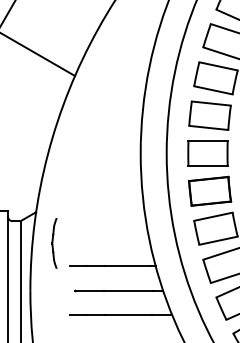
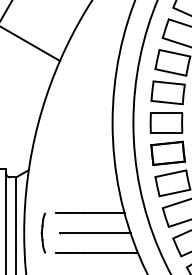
part: (54, 242) -> (43, 232), moved

